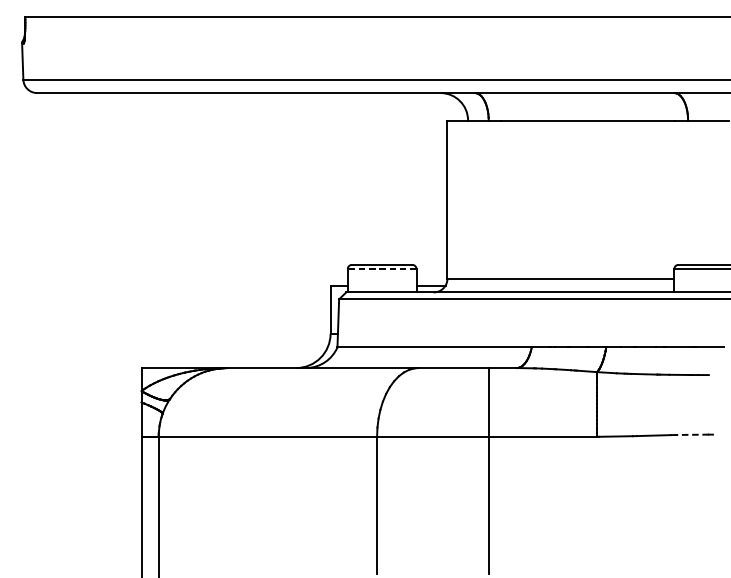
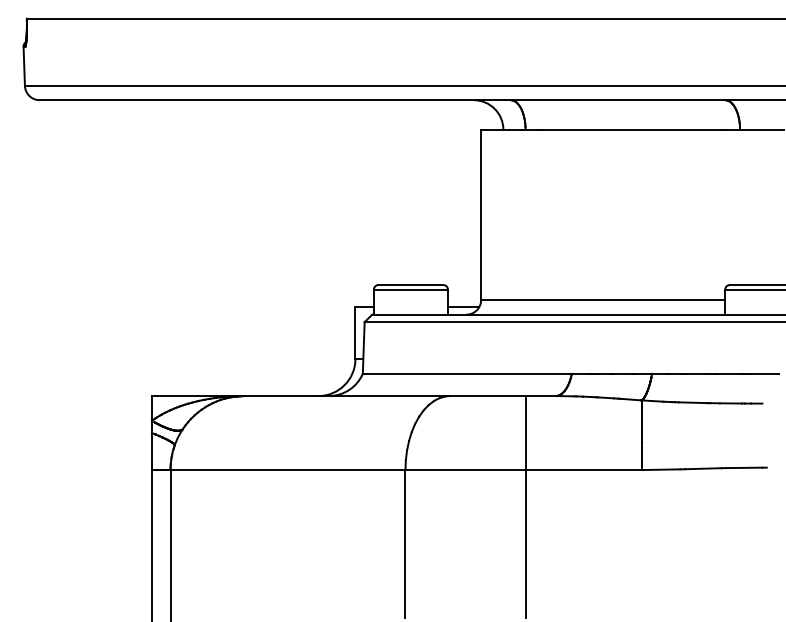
line: (381, 269) -> (410, 289), dashed -> solid
line: (691, 434) -> (743, 467), dashed -> solid

